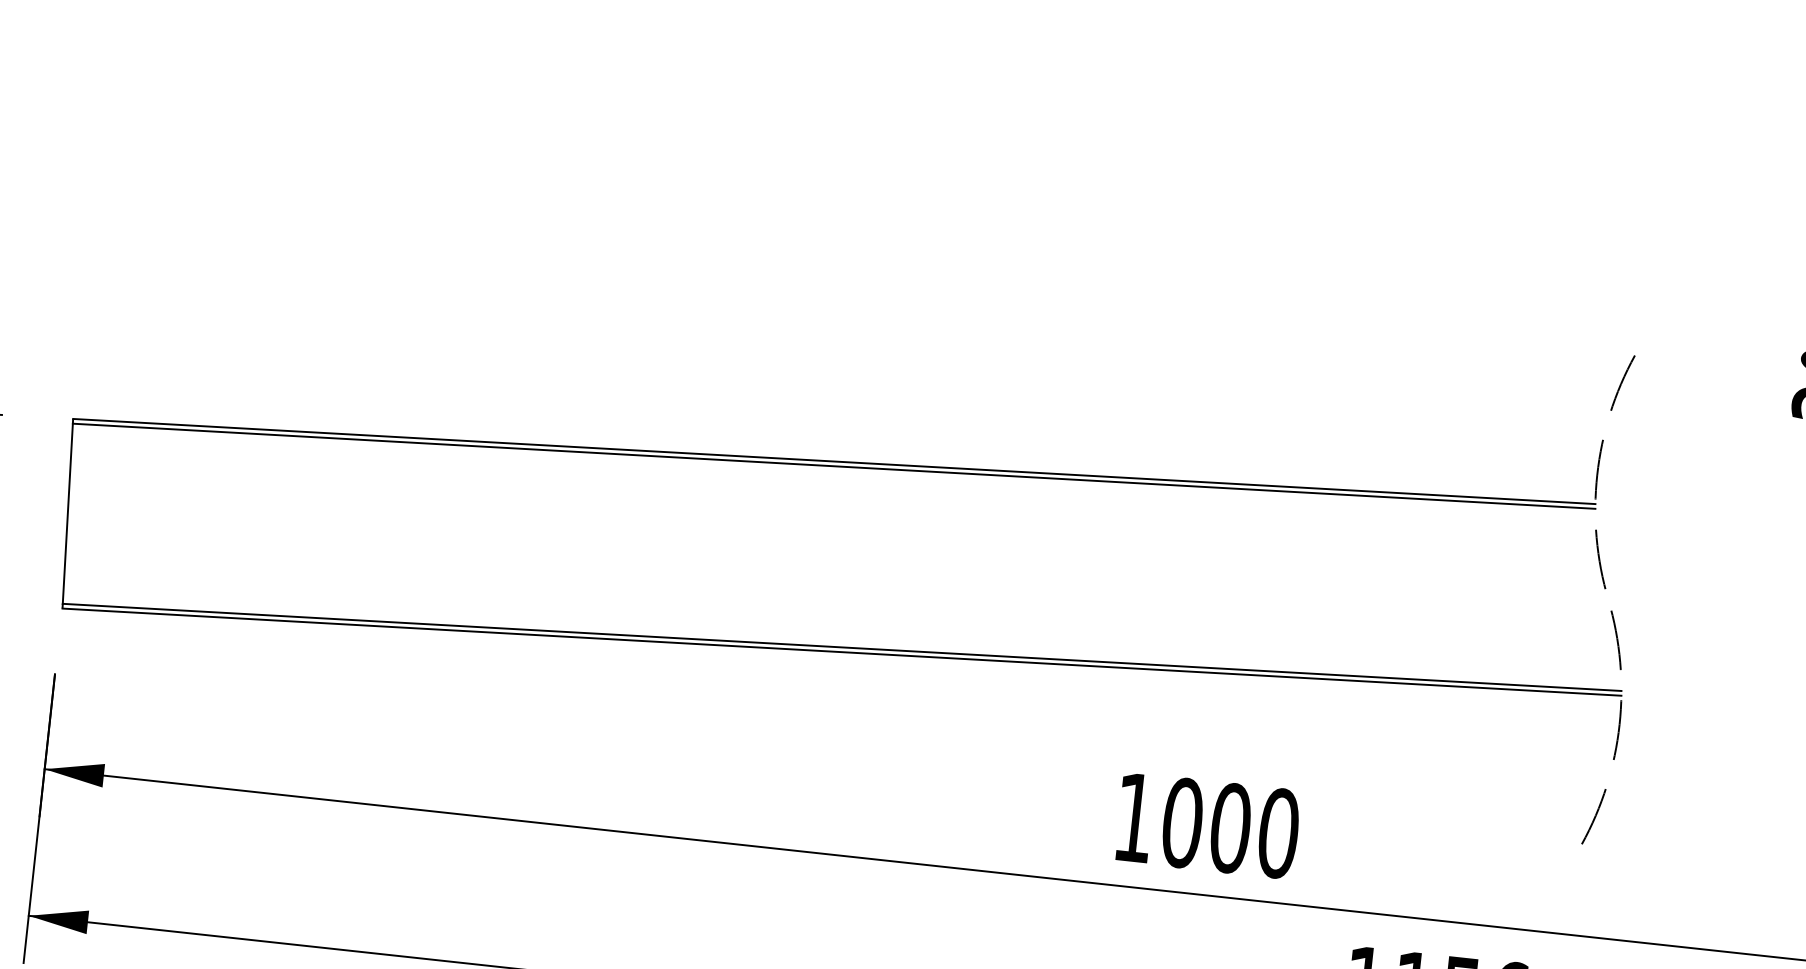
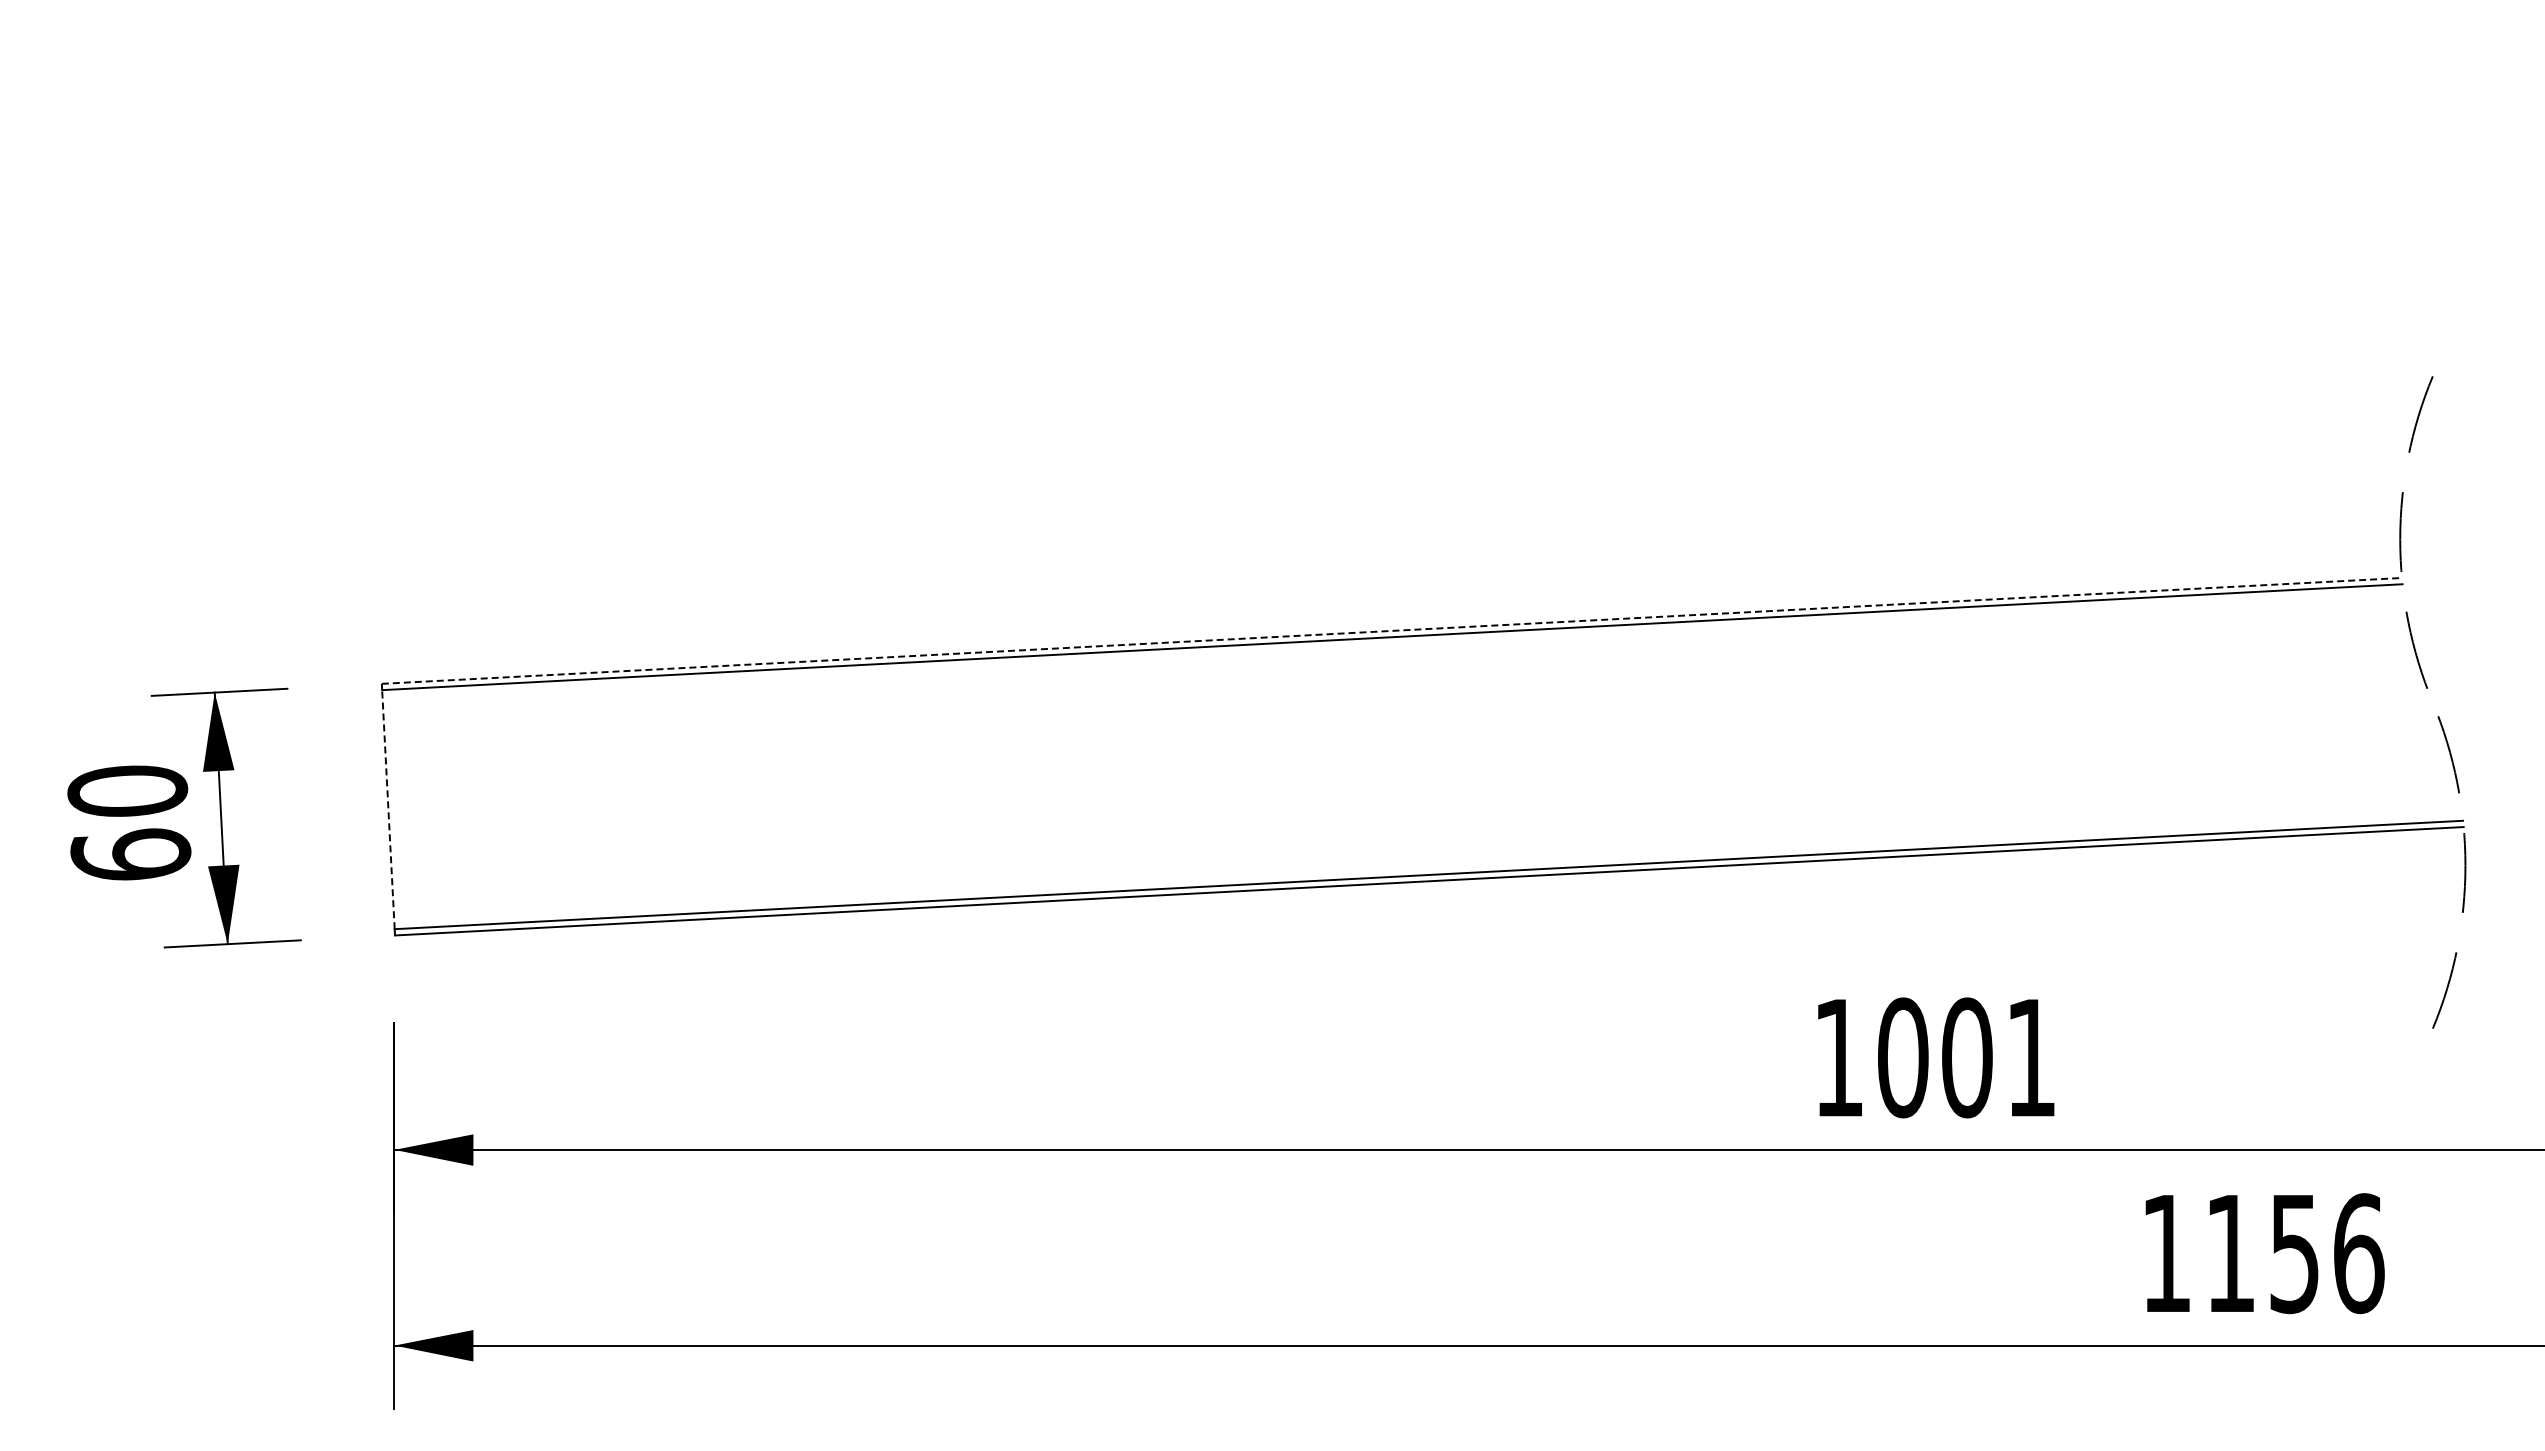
line: (834, 461) -> (1392, 630), solid -> dashed
line: (67, 513) -> (388, 809), solid -> dashed
text: (1278, 833) -> (2031, 1057), 1000 -> 1001

